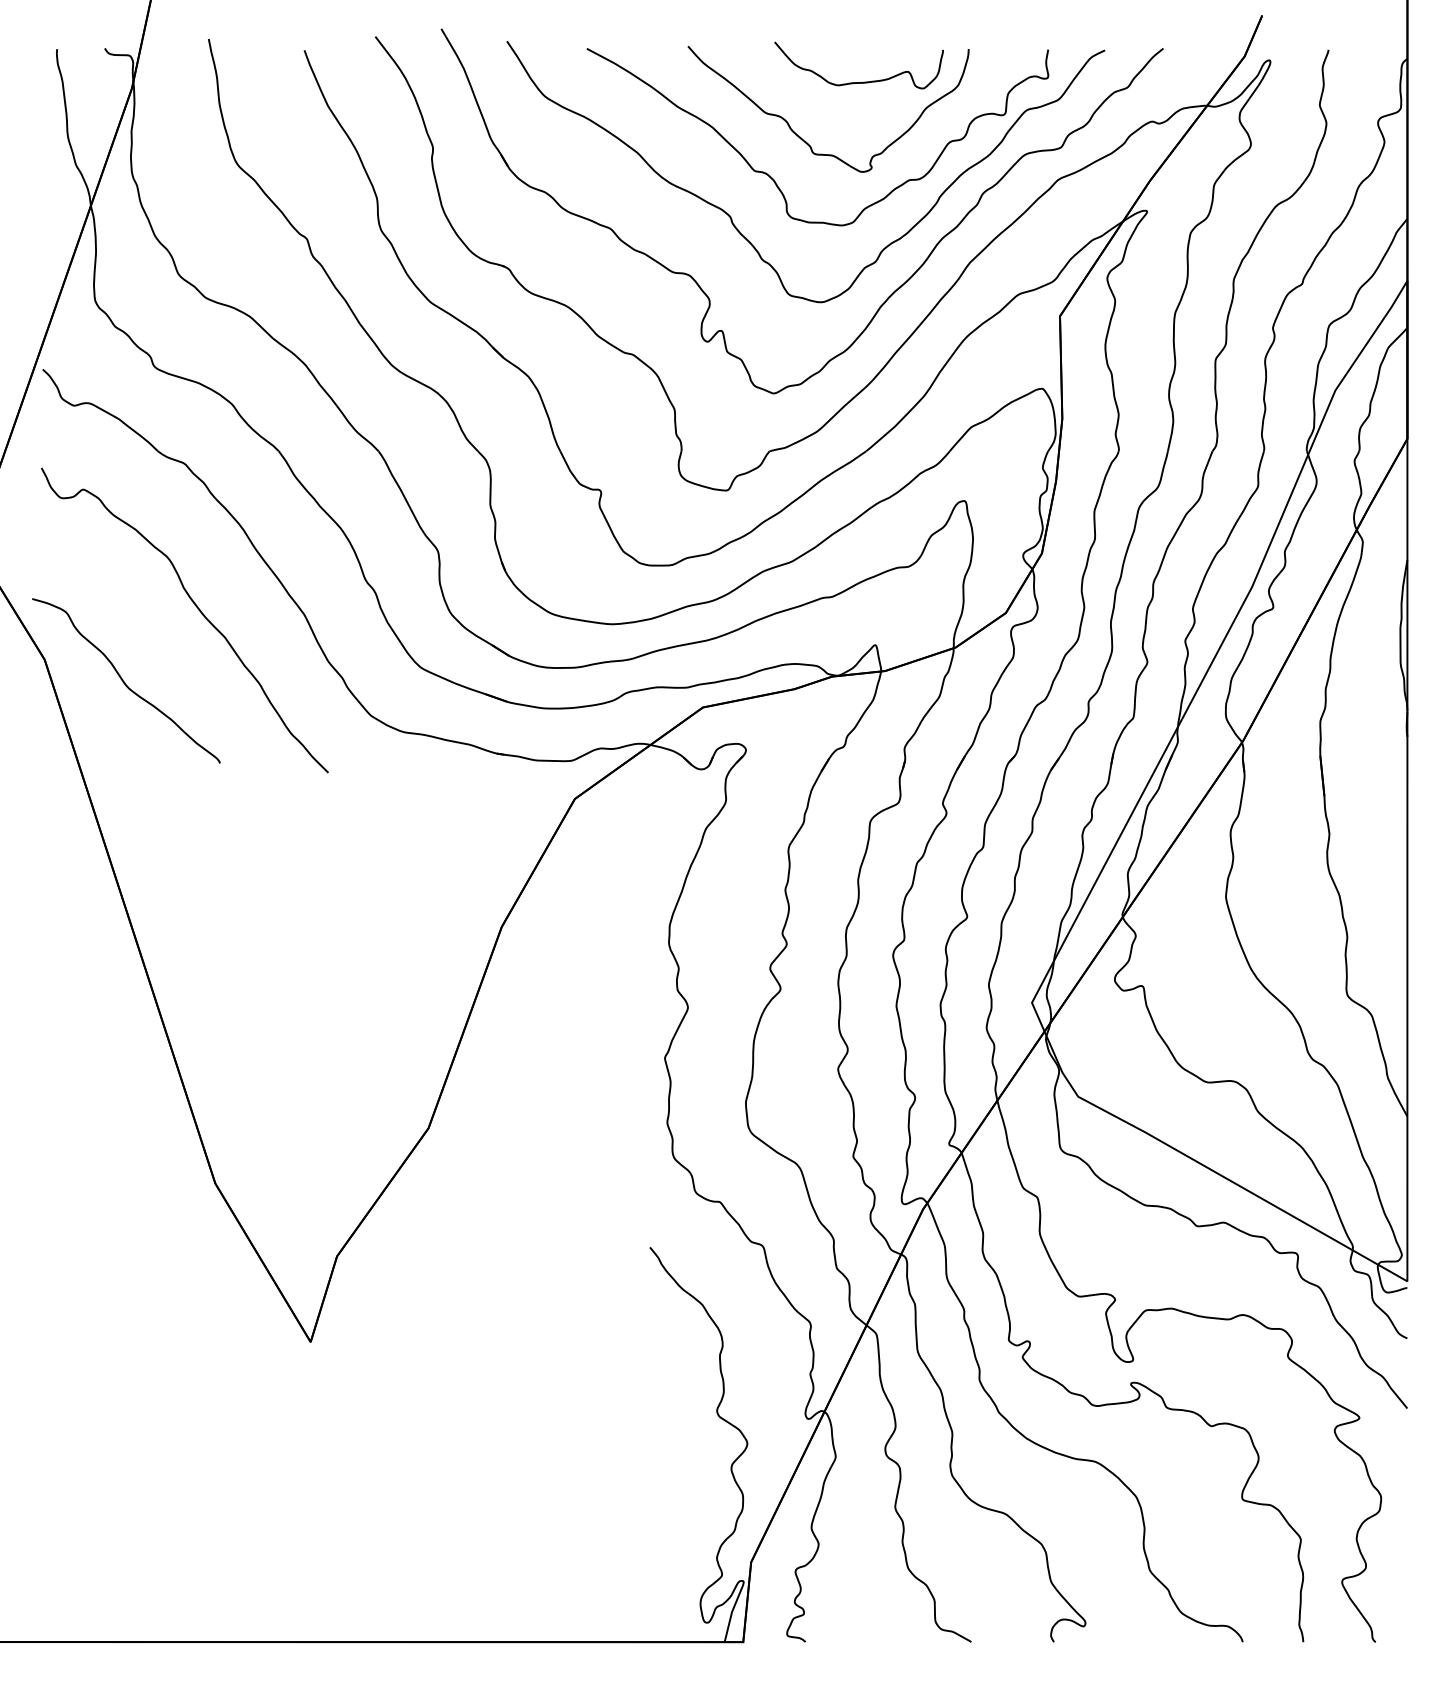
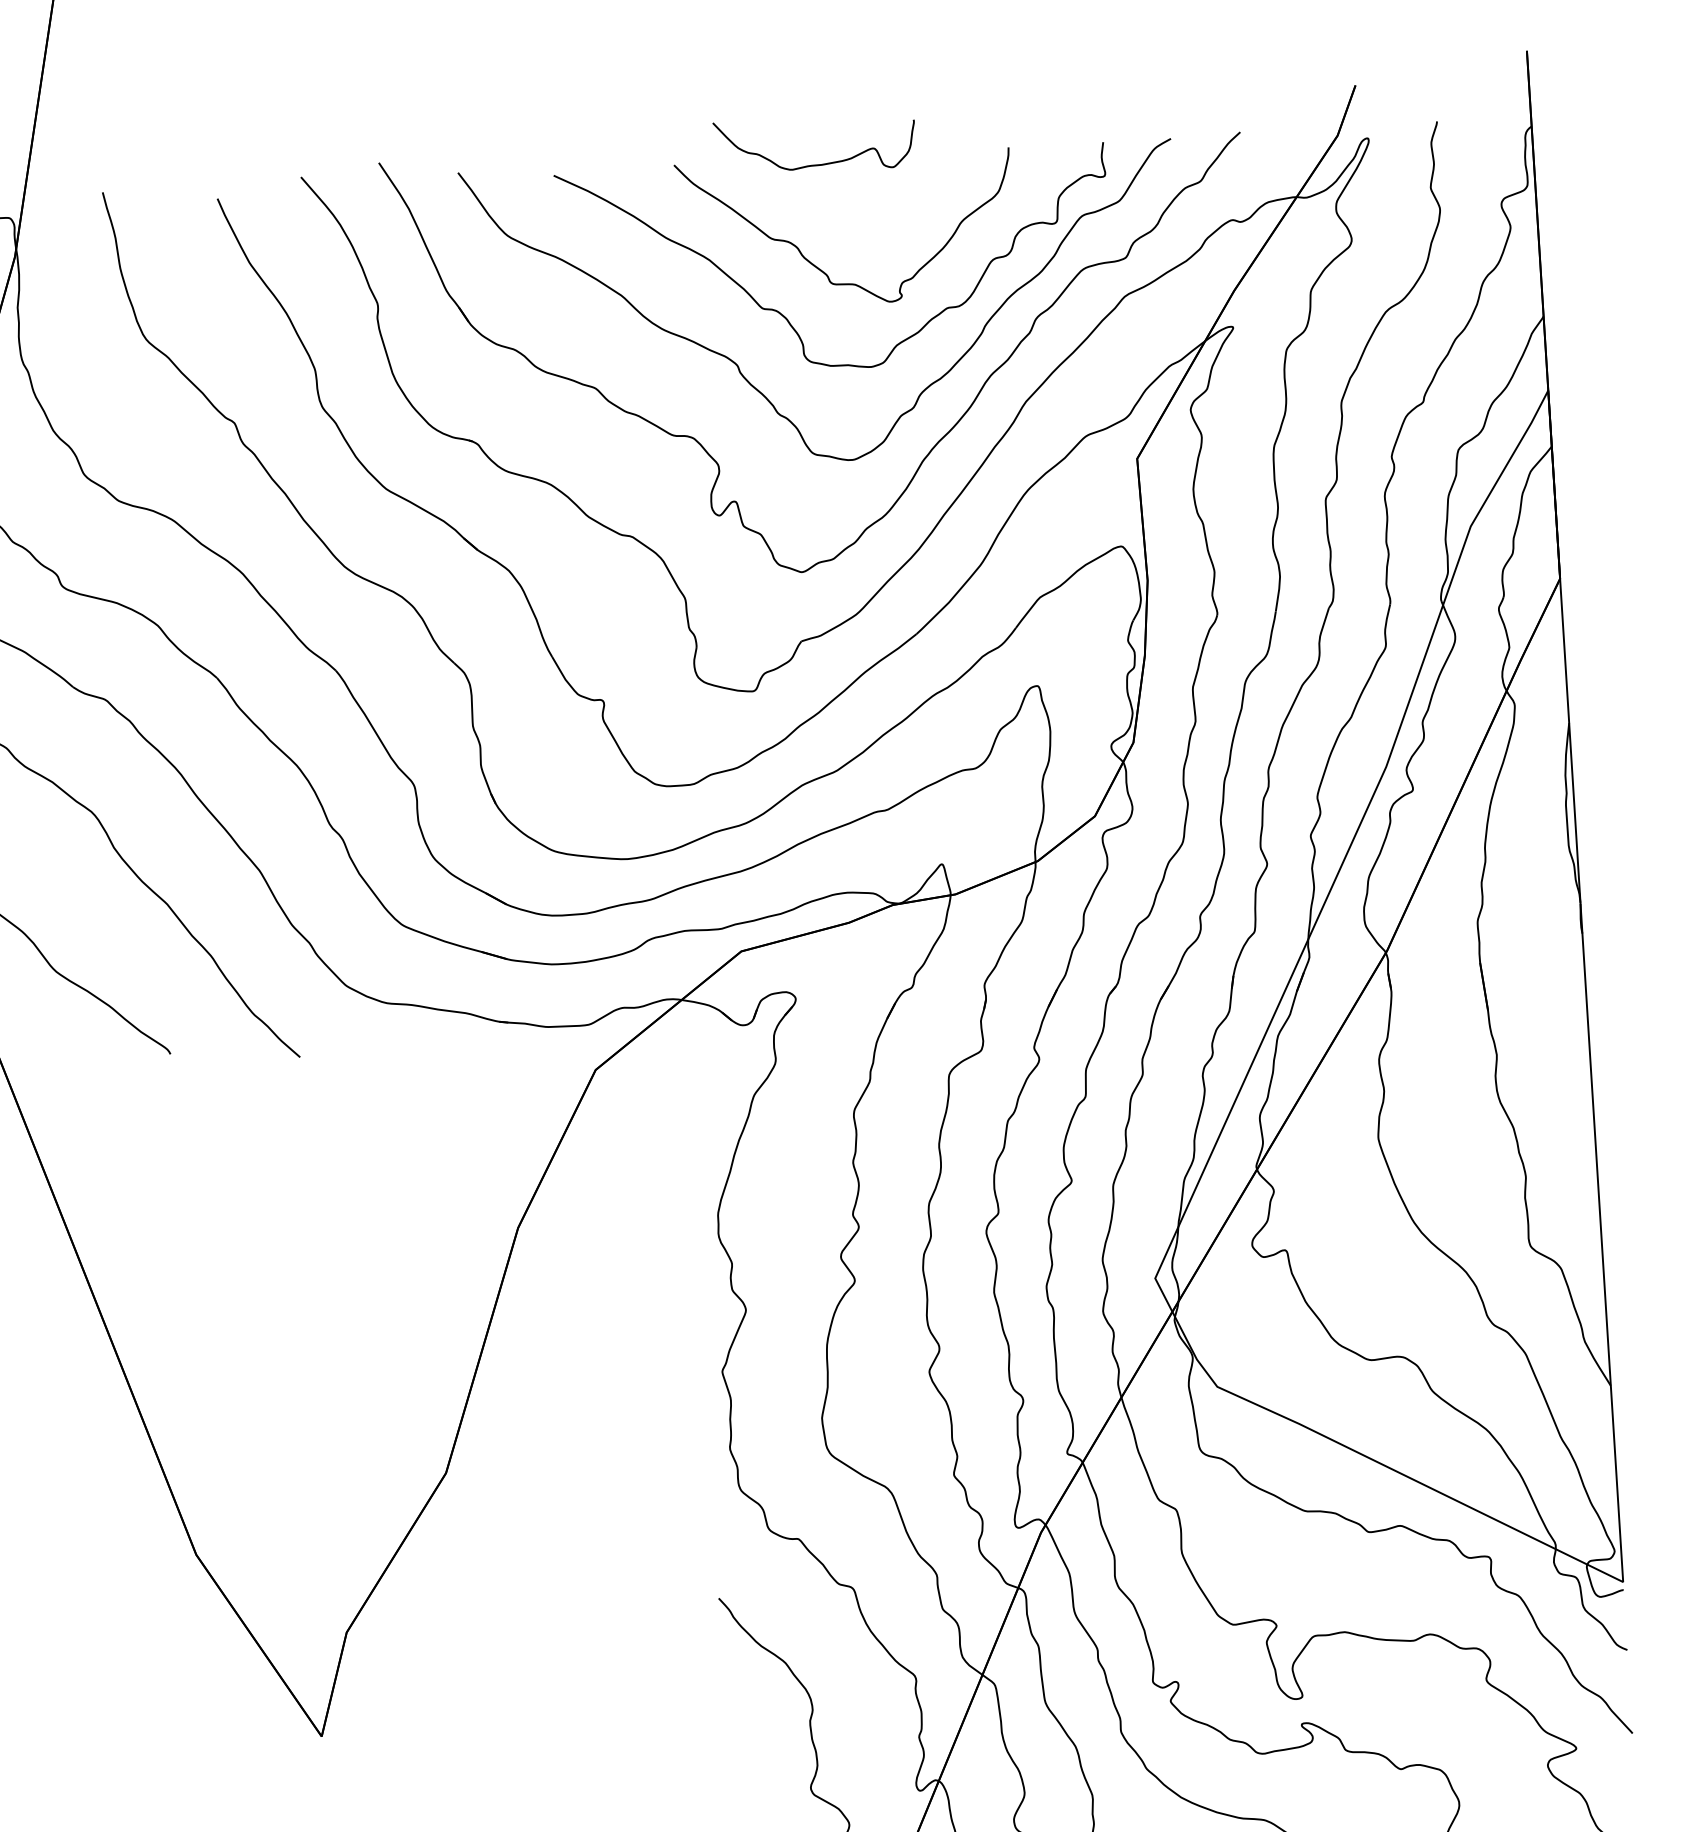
curve: (863, 81) -> (821, 163), moved

